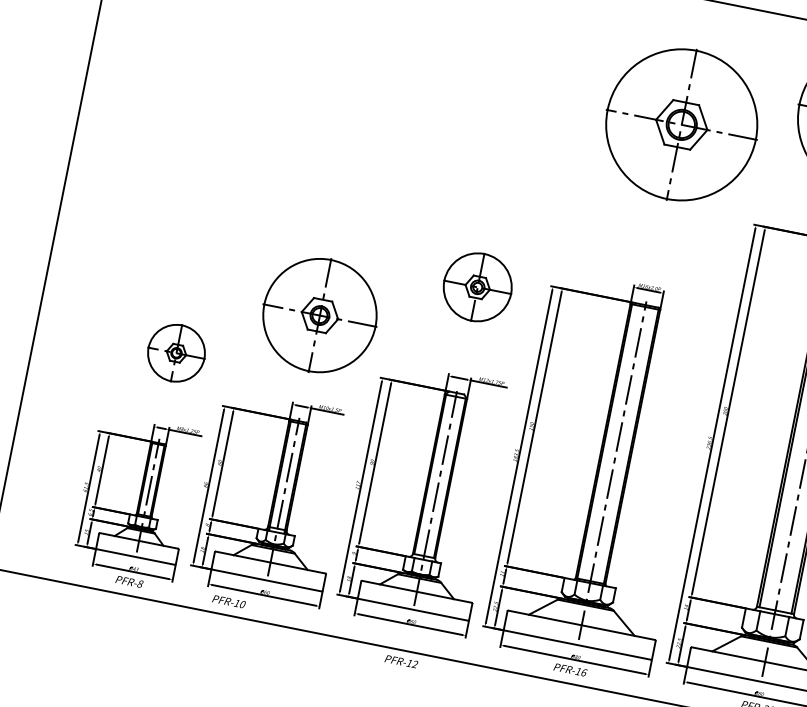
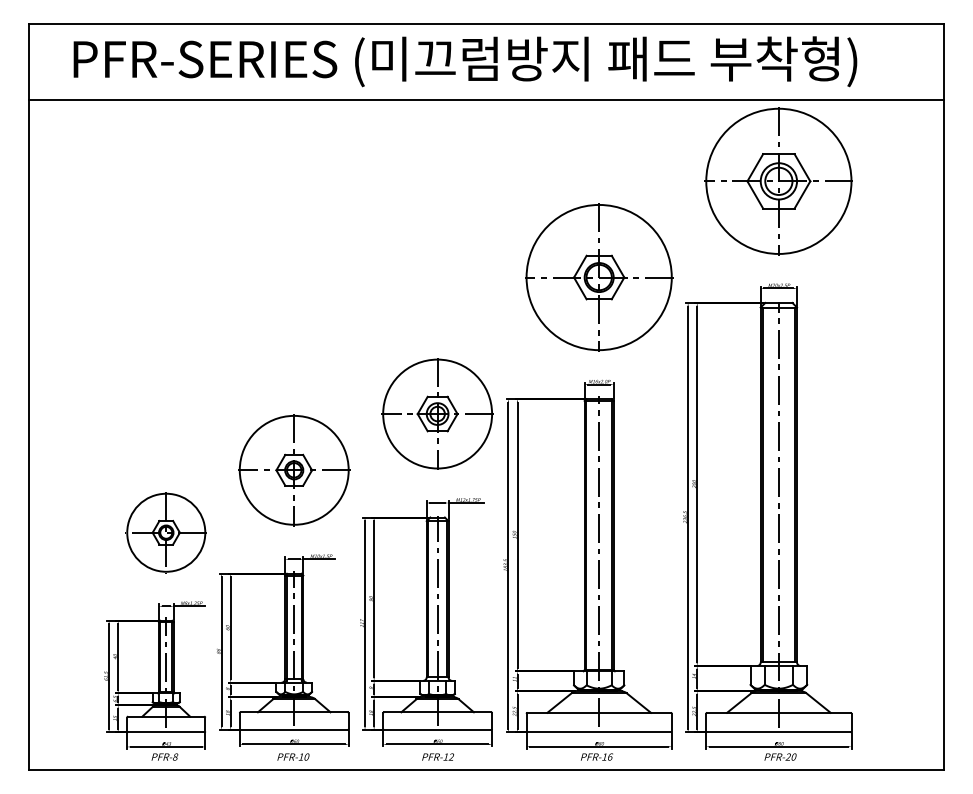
part: (682, 124) -> (599, 277), moved
part: (477, 286) -> (437, 413), size x1.67
part: (175, 352) -> (165, 532), size x1.43
text: (229, 601) -> (293, 756), moved
text: (400, 660) -> (437, 756), moved

